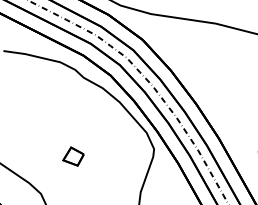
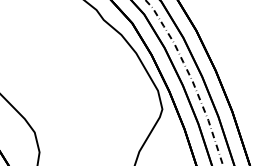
part: (73, 156) -> (76, 100), removed

